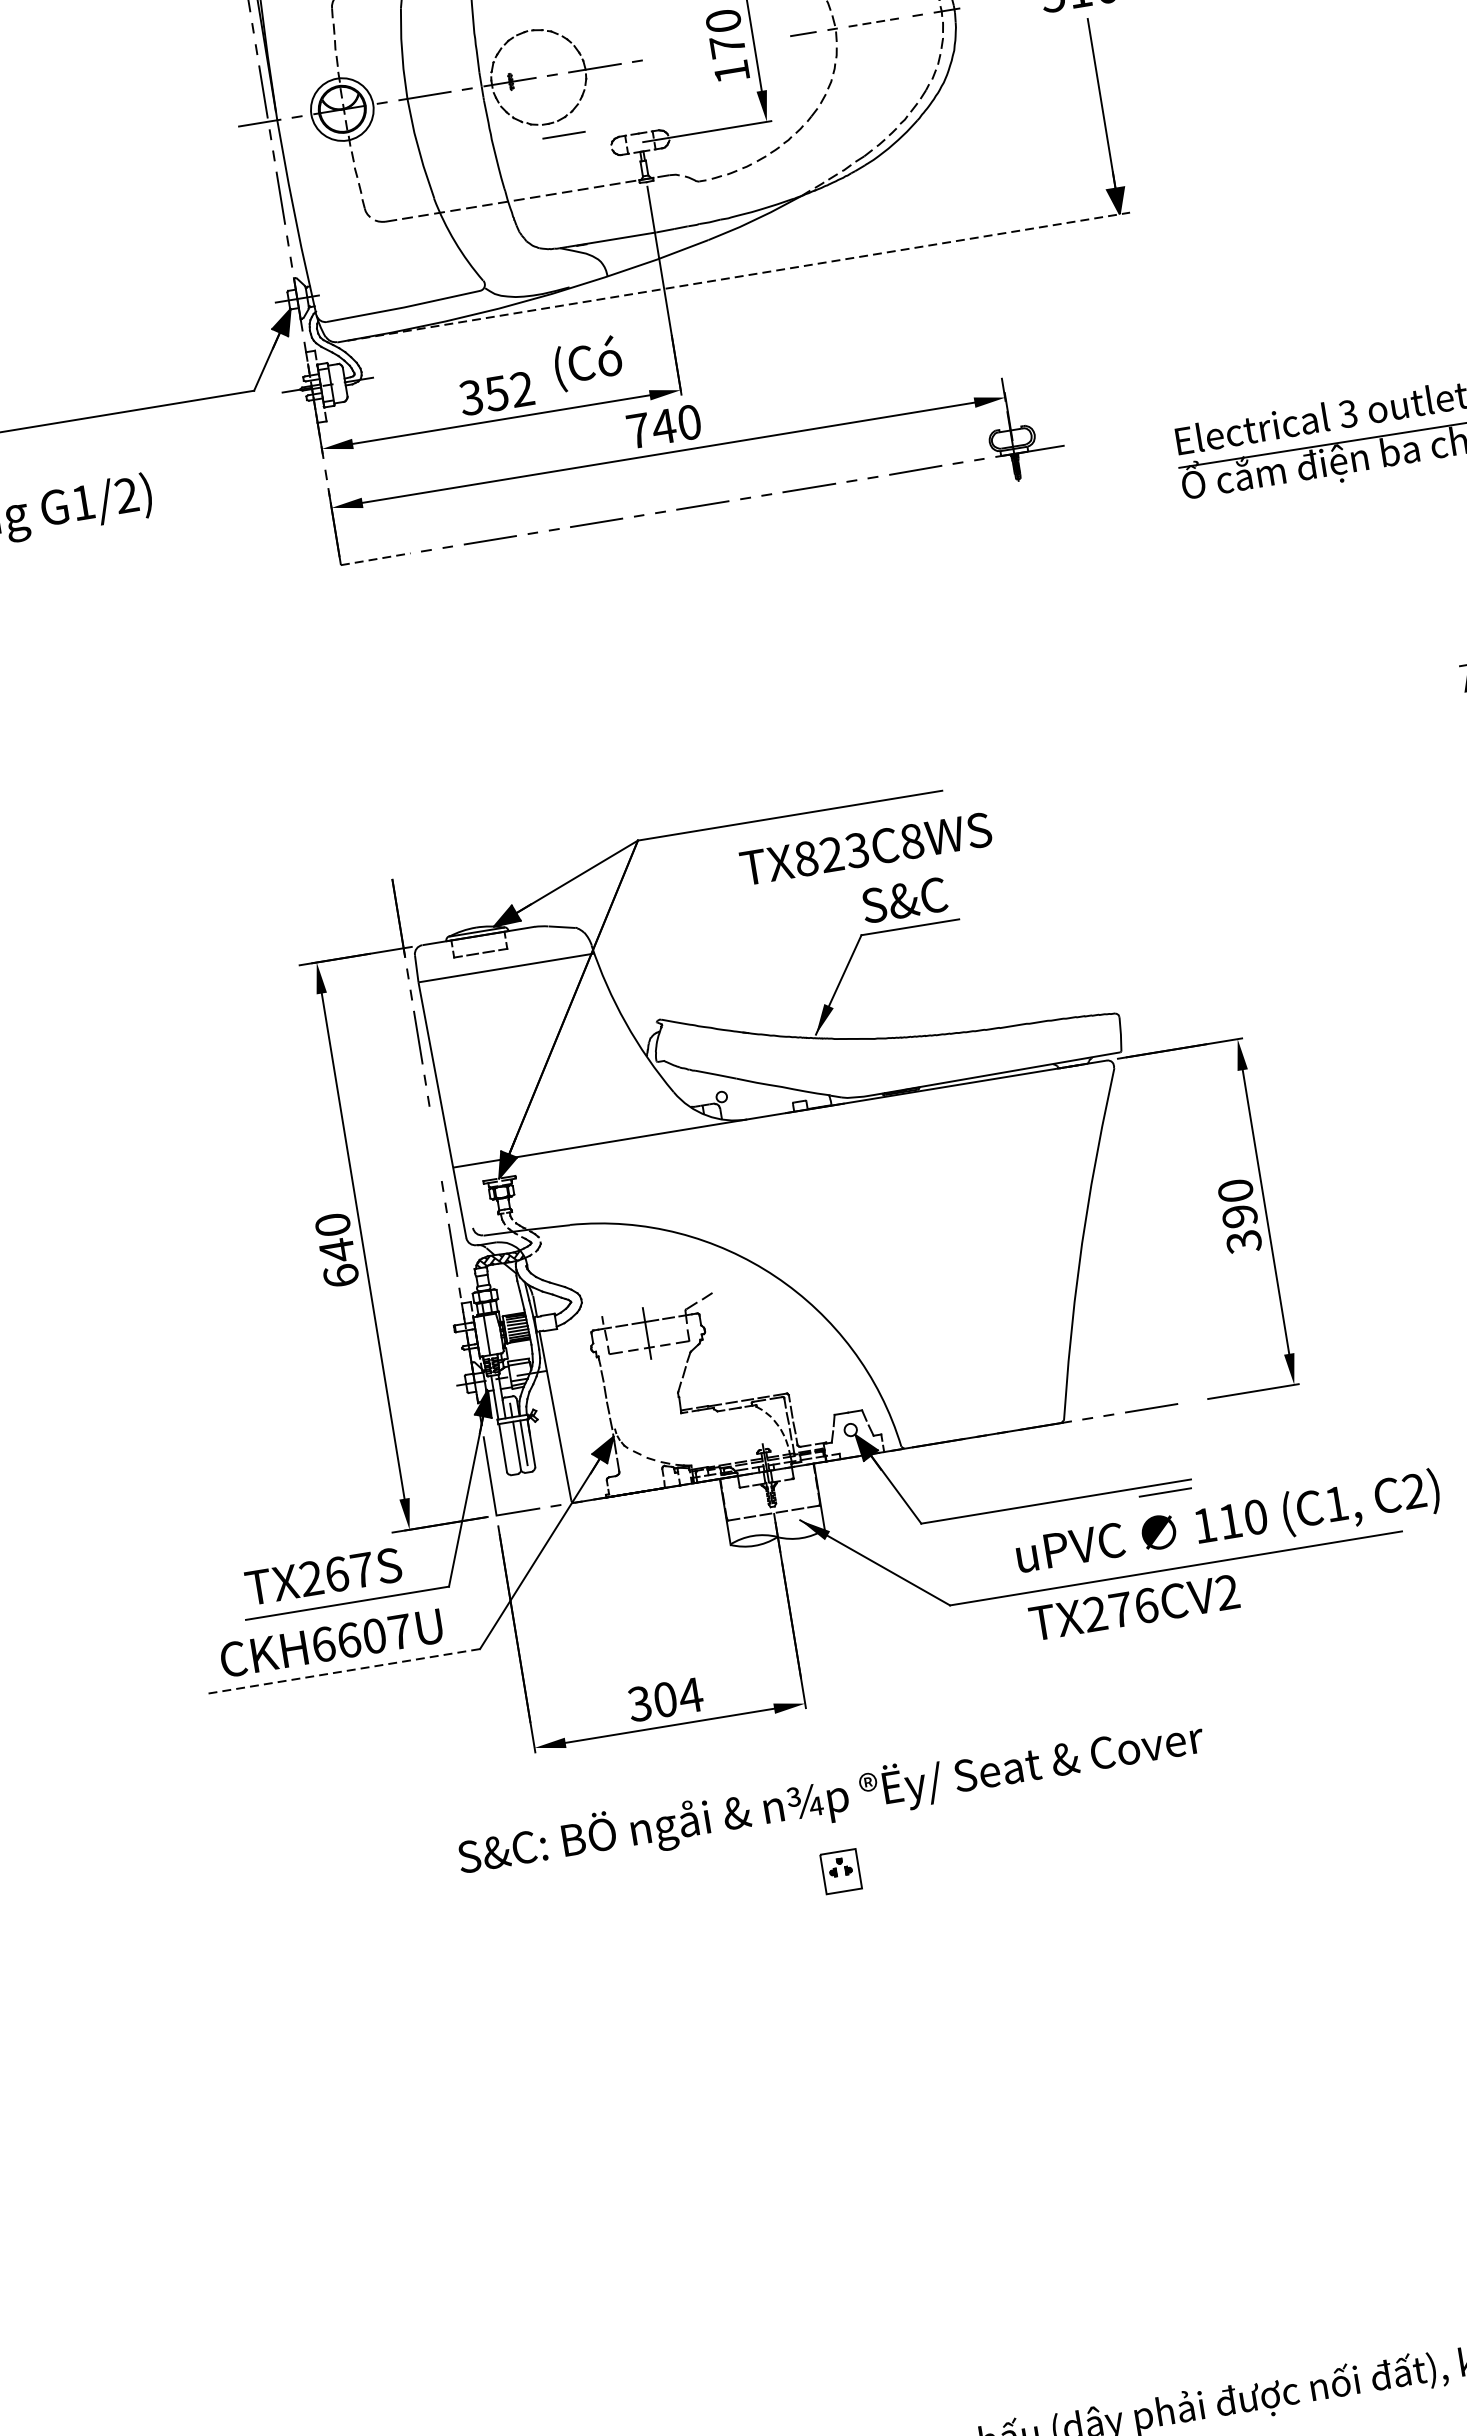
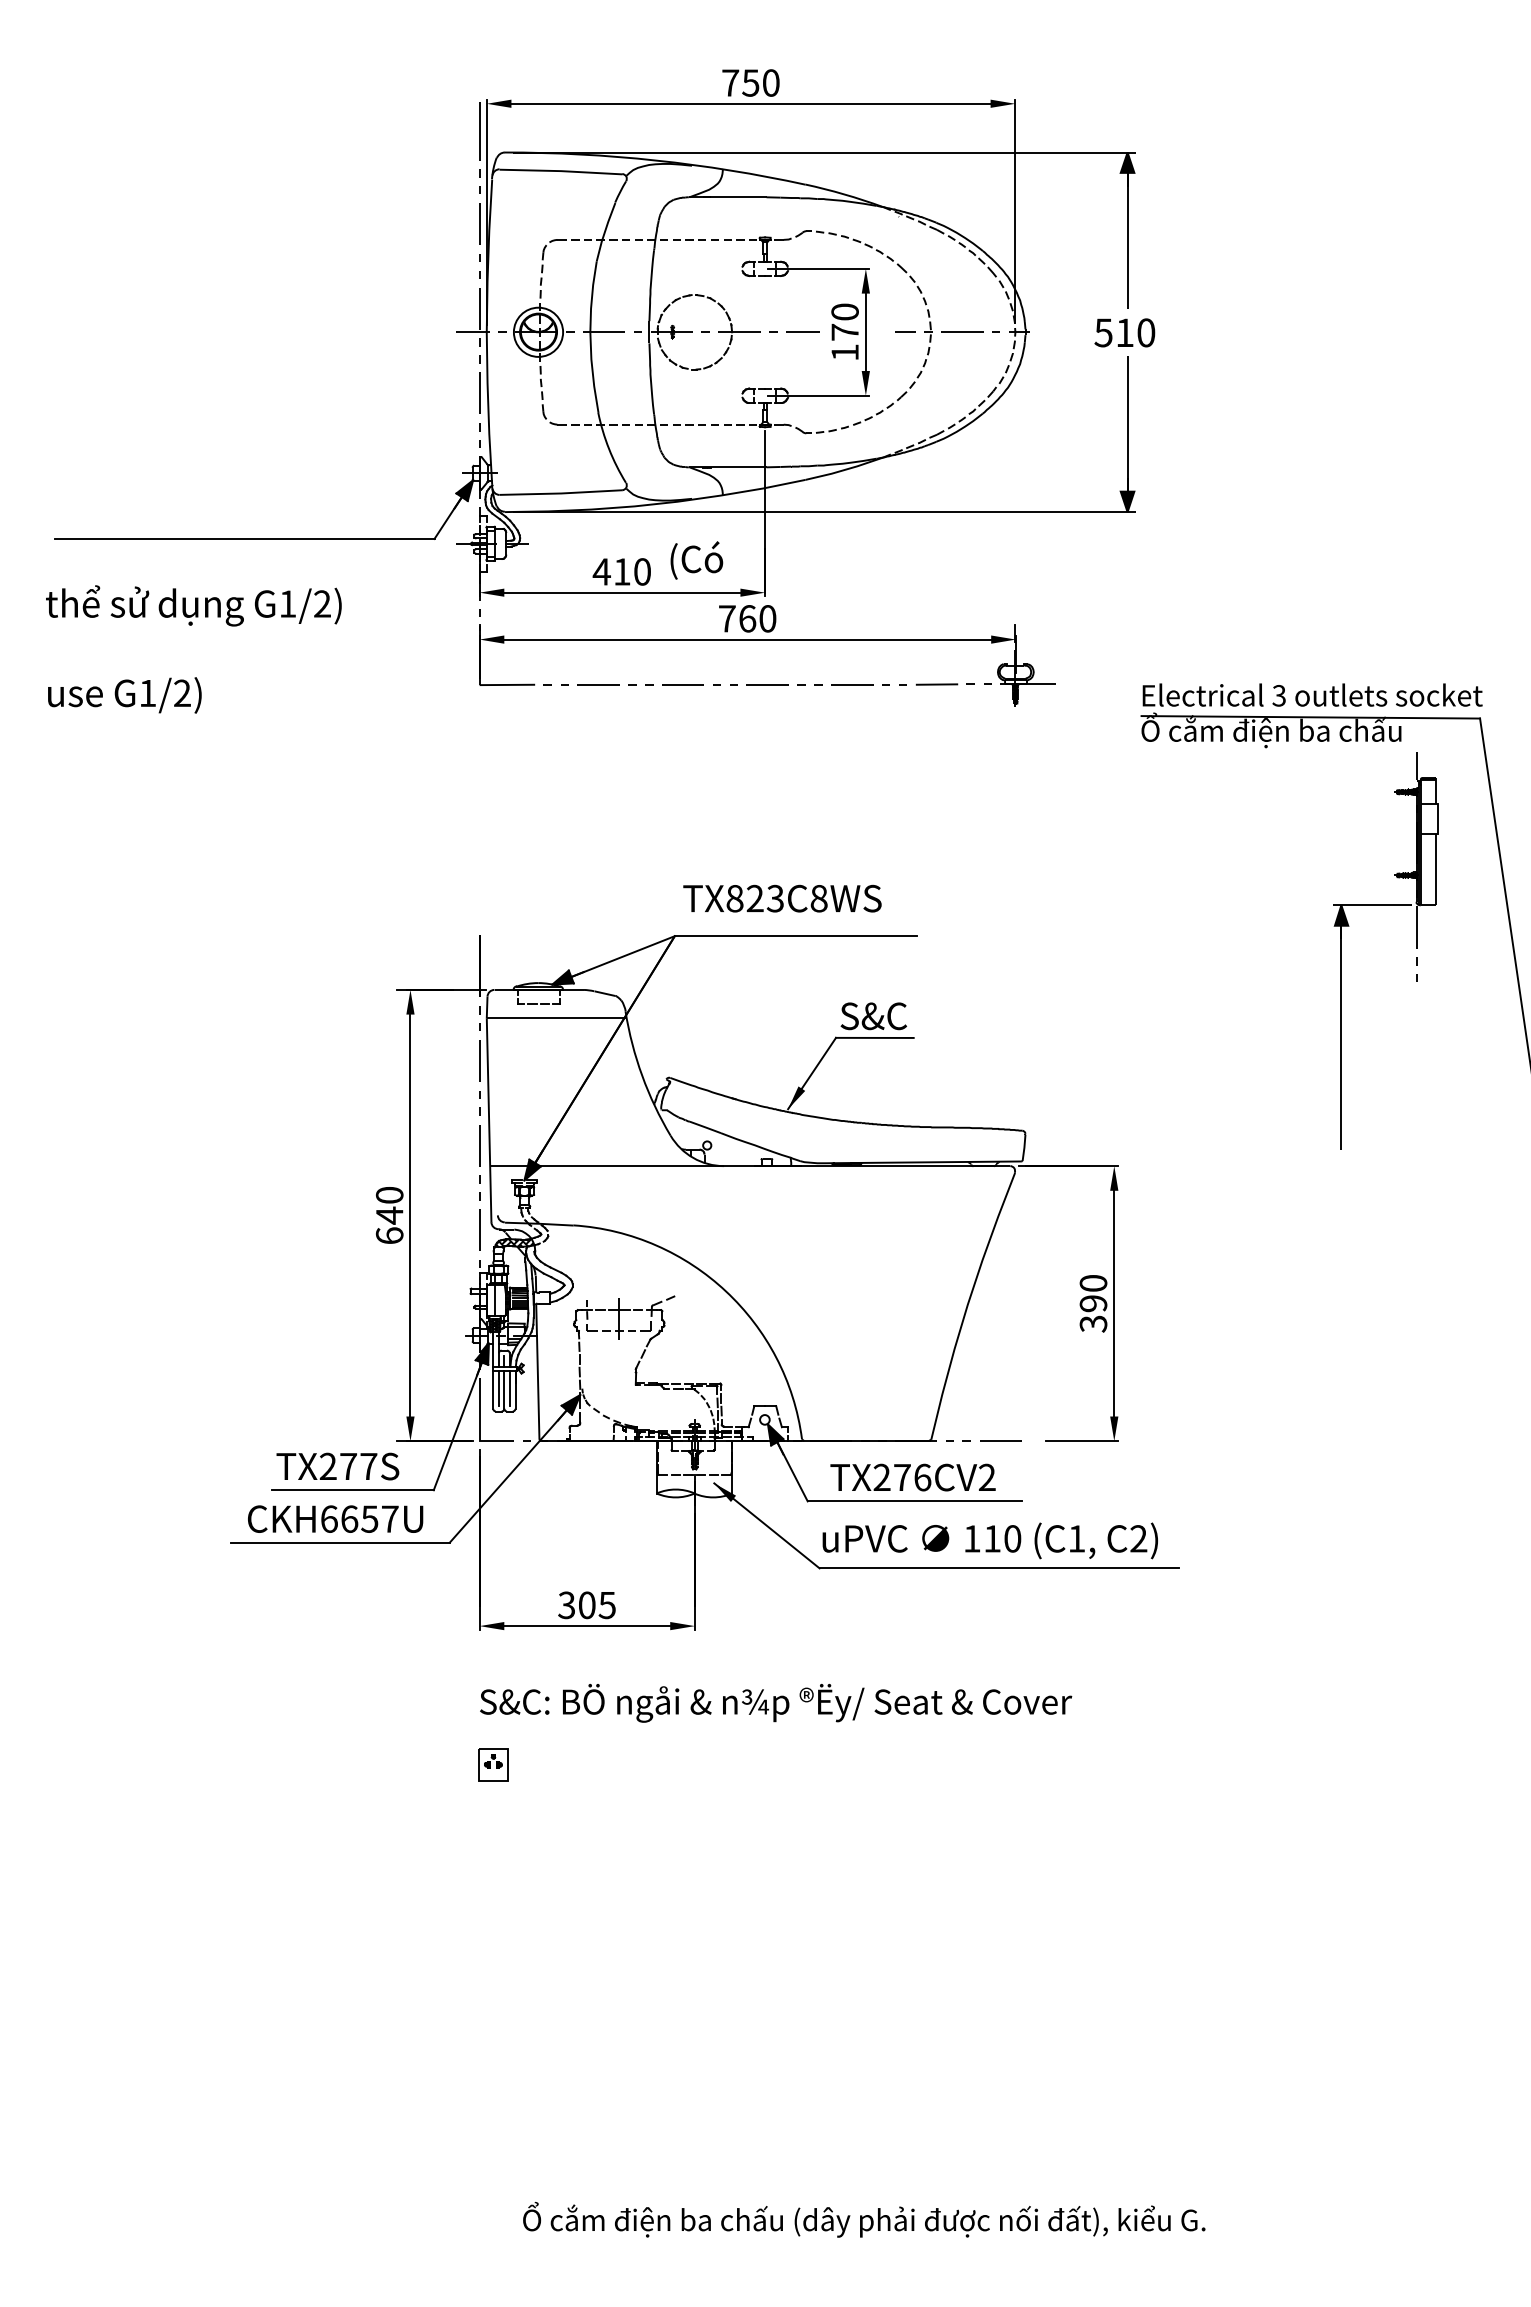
line: (875, 22) -> (962, 332), dashed -> solid
line: (563, 134) -> (802, 331), moved
line: (740, 277) -> (825, 512), dashed -> solid
text: (495, 393) -> (621, 571), 352 -> 410
text: (663, 426) -> (747, 618), 740 -> 760
line: (375, 558) -> (507, 684), dashed -> solid
text: (866, 848) -> (782, 898), moved
line: (435, 1143) -> (479, 1145), added
line: (509, 1445) -> (498, 1388), added
line: (1164, 1491) -> (1000, 1507), removed
text: (1227, 1524) -> (989, 1540), moved
text: (336, 1574) -> (348, 1466), TX267S -> TX277S
text: (1133, 1607) -> (912, 1477), moved
text: (374, 1635) -> (369, 1518), CKH6607U -> CKH6657U
line: (341, 1671) -> (339, 1542), dashed -> solid
text: (691, 1695) -> (607, 1605), 304 -> 305
text: (831, 1797) -> (776, 1702), moved
part: (841, 1871) -> (493, 1764), moved

